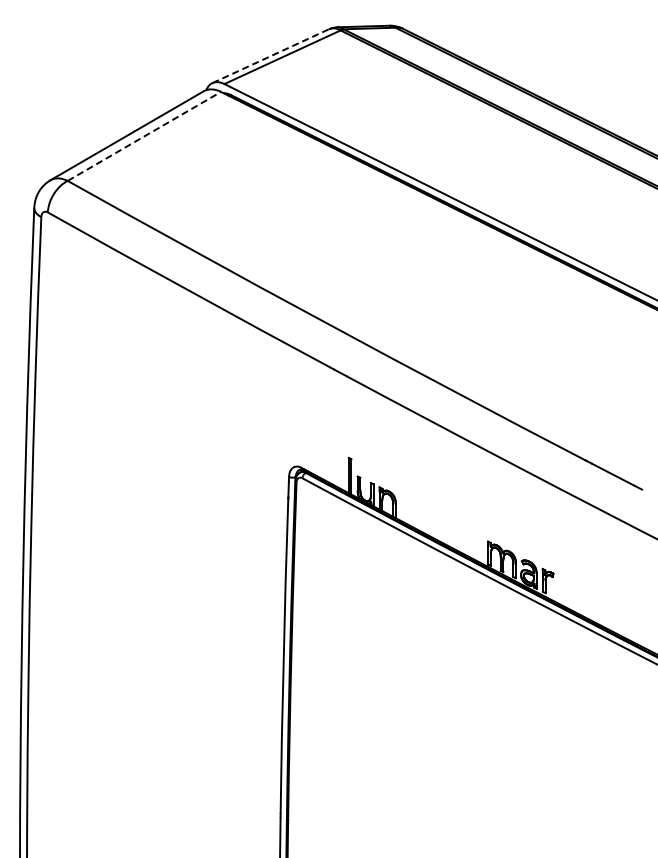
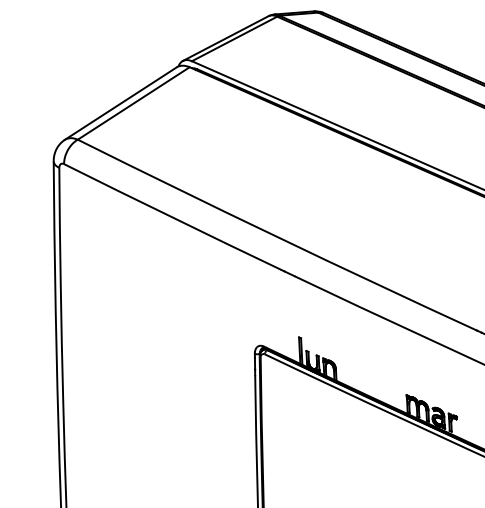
line: (271, 56) -> (226, 38), dashed -> solid
line: (144, 136) -> (133, 103), dashed -> solid

